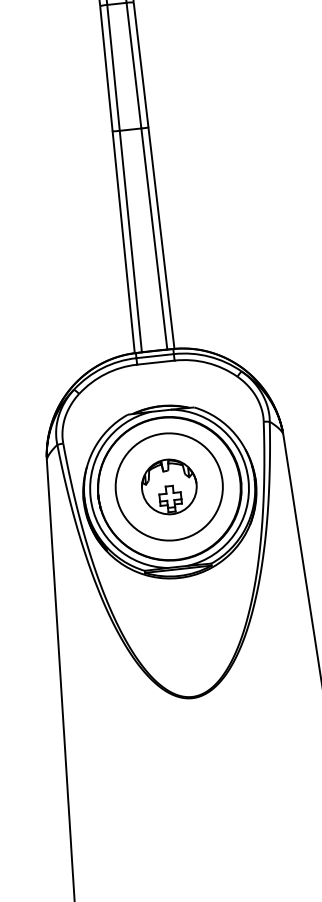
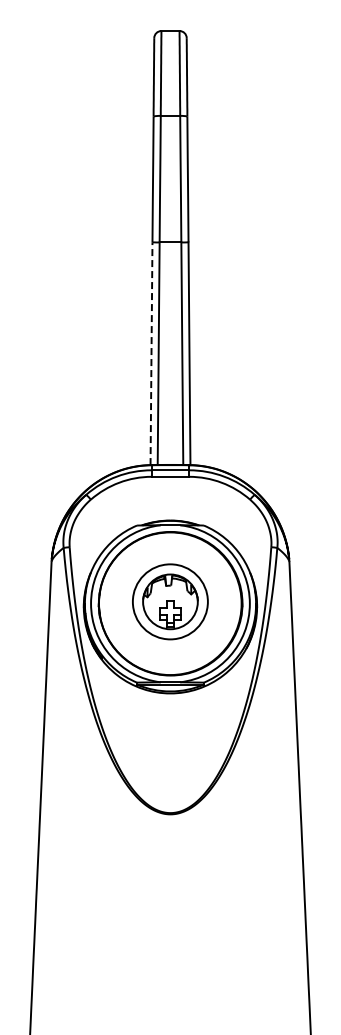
line: (123, 242) -> (151, 353), solid -> dashed
circle: (169, 486) -> (170, 601), size x0.7

